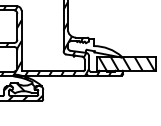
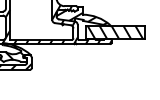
hatch: (92, 48) -> (81, 17), added

